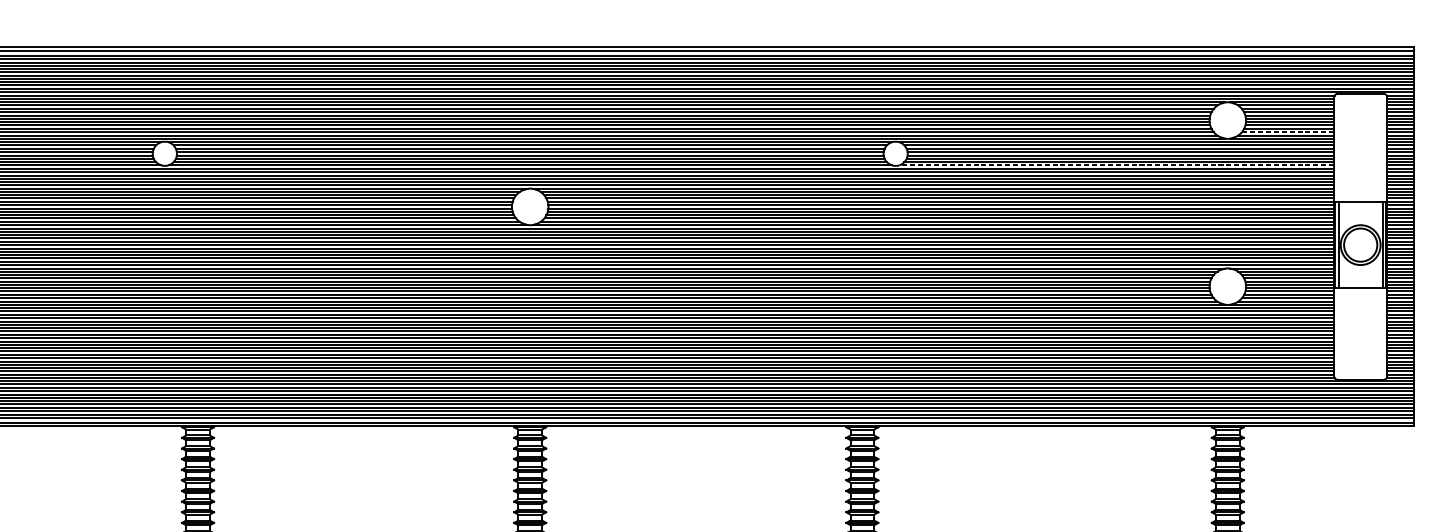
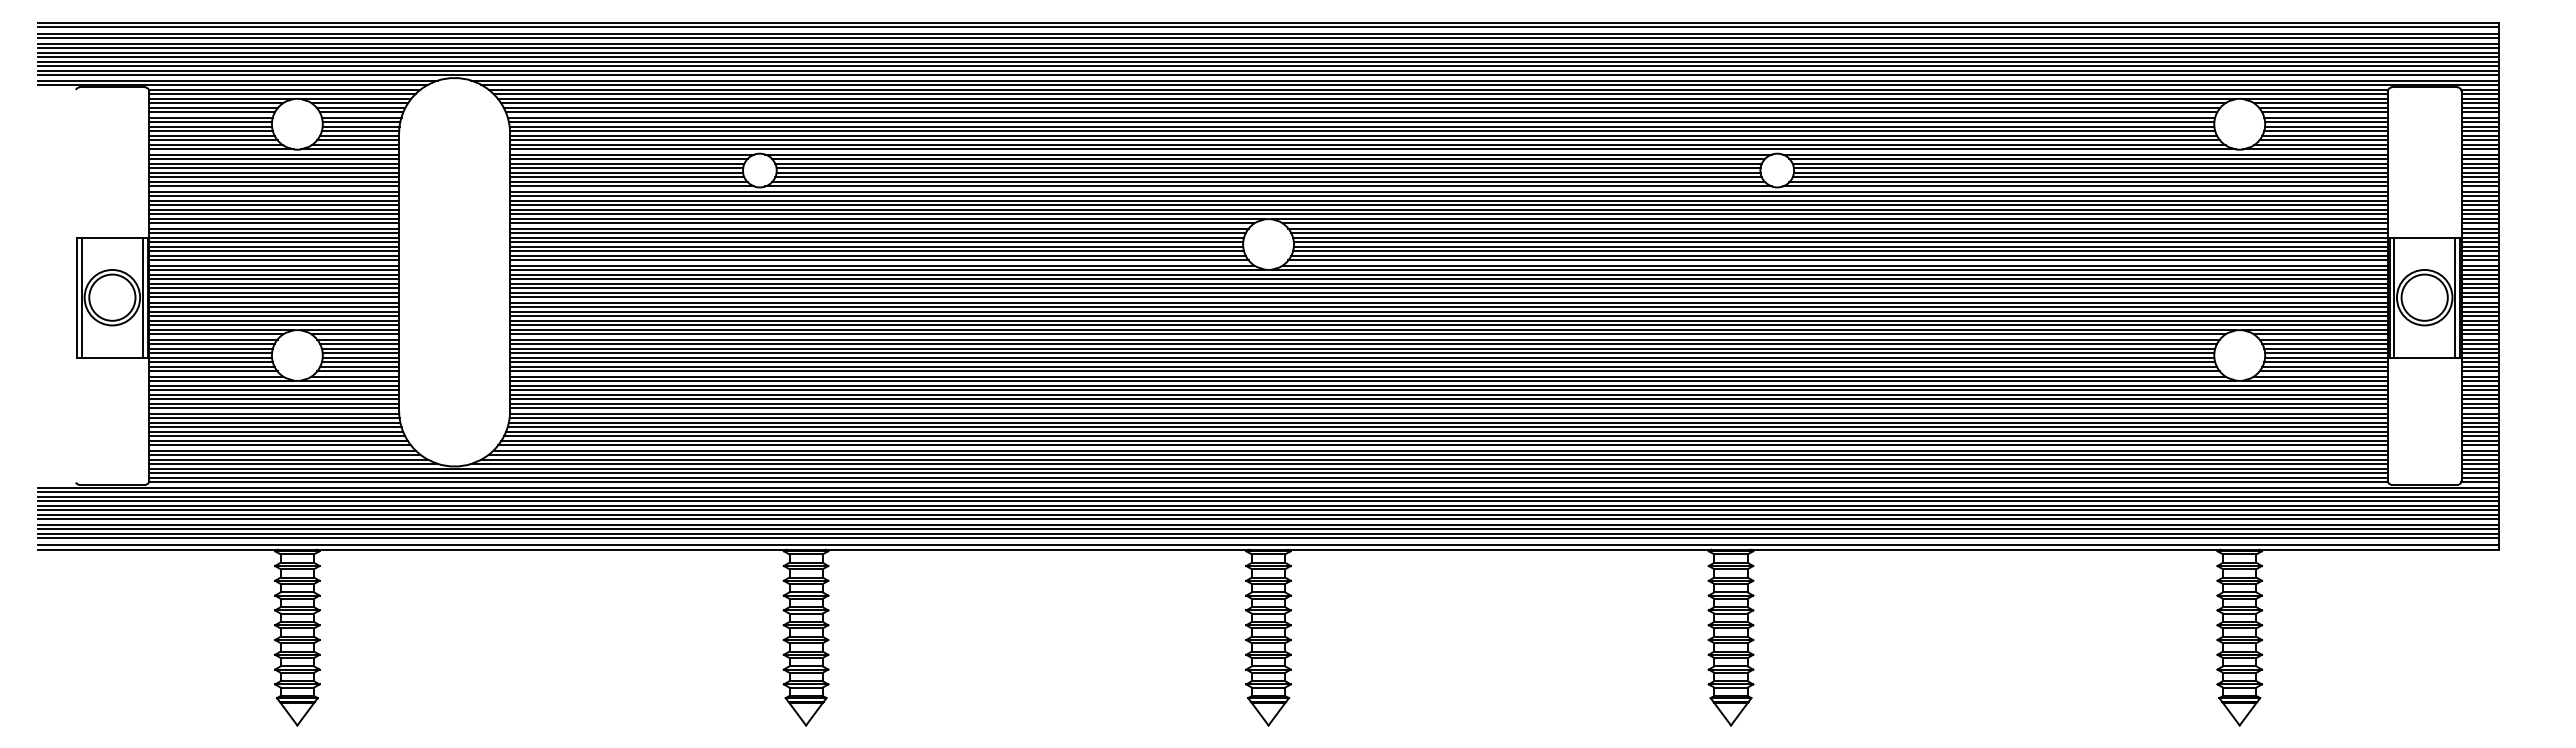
line: (1287, 132) -> (2323, 140), dashed -> solid
line: (1116, 165) -> (2084, 186), dashed -> solid

